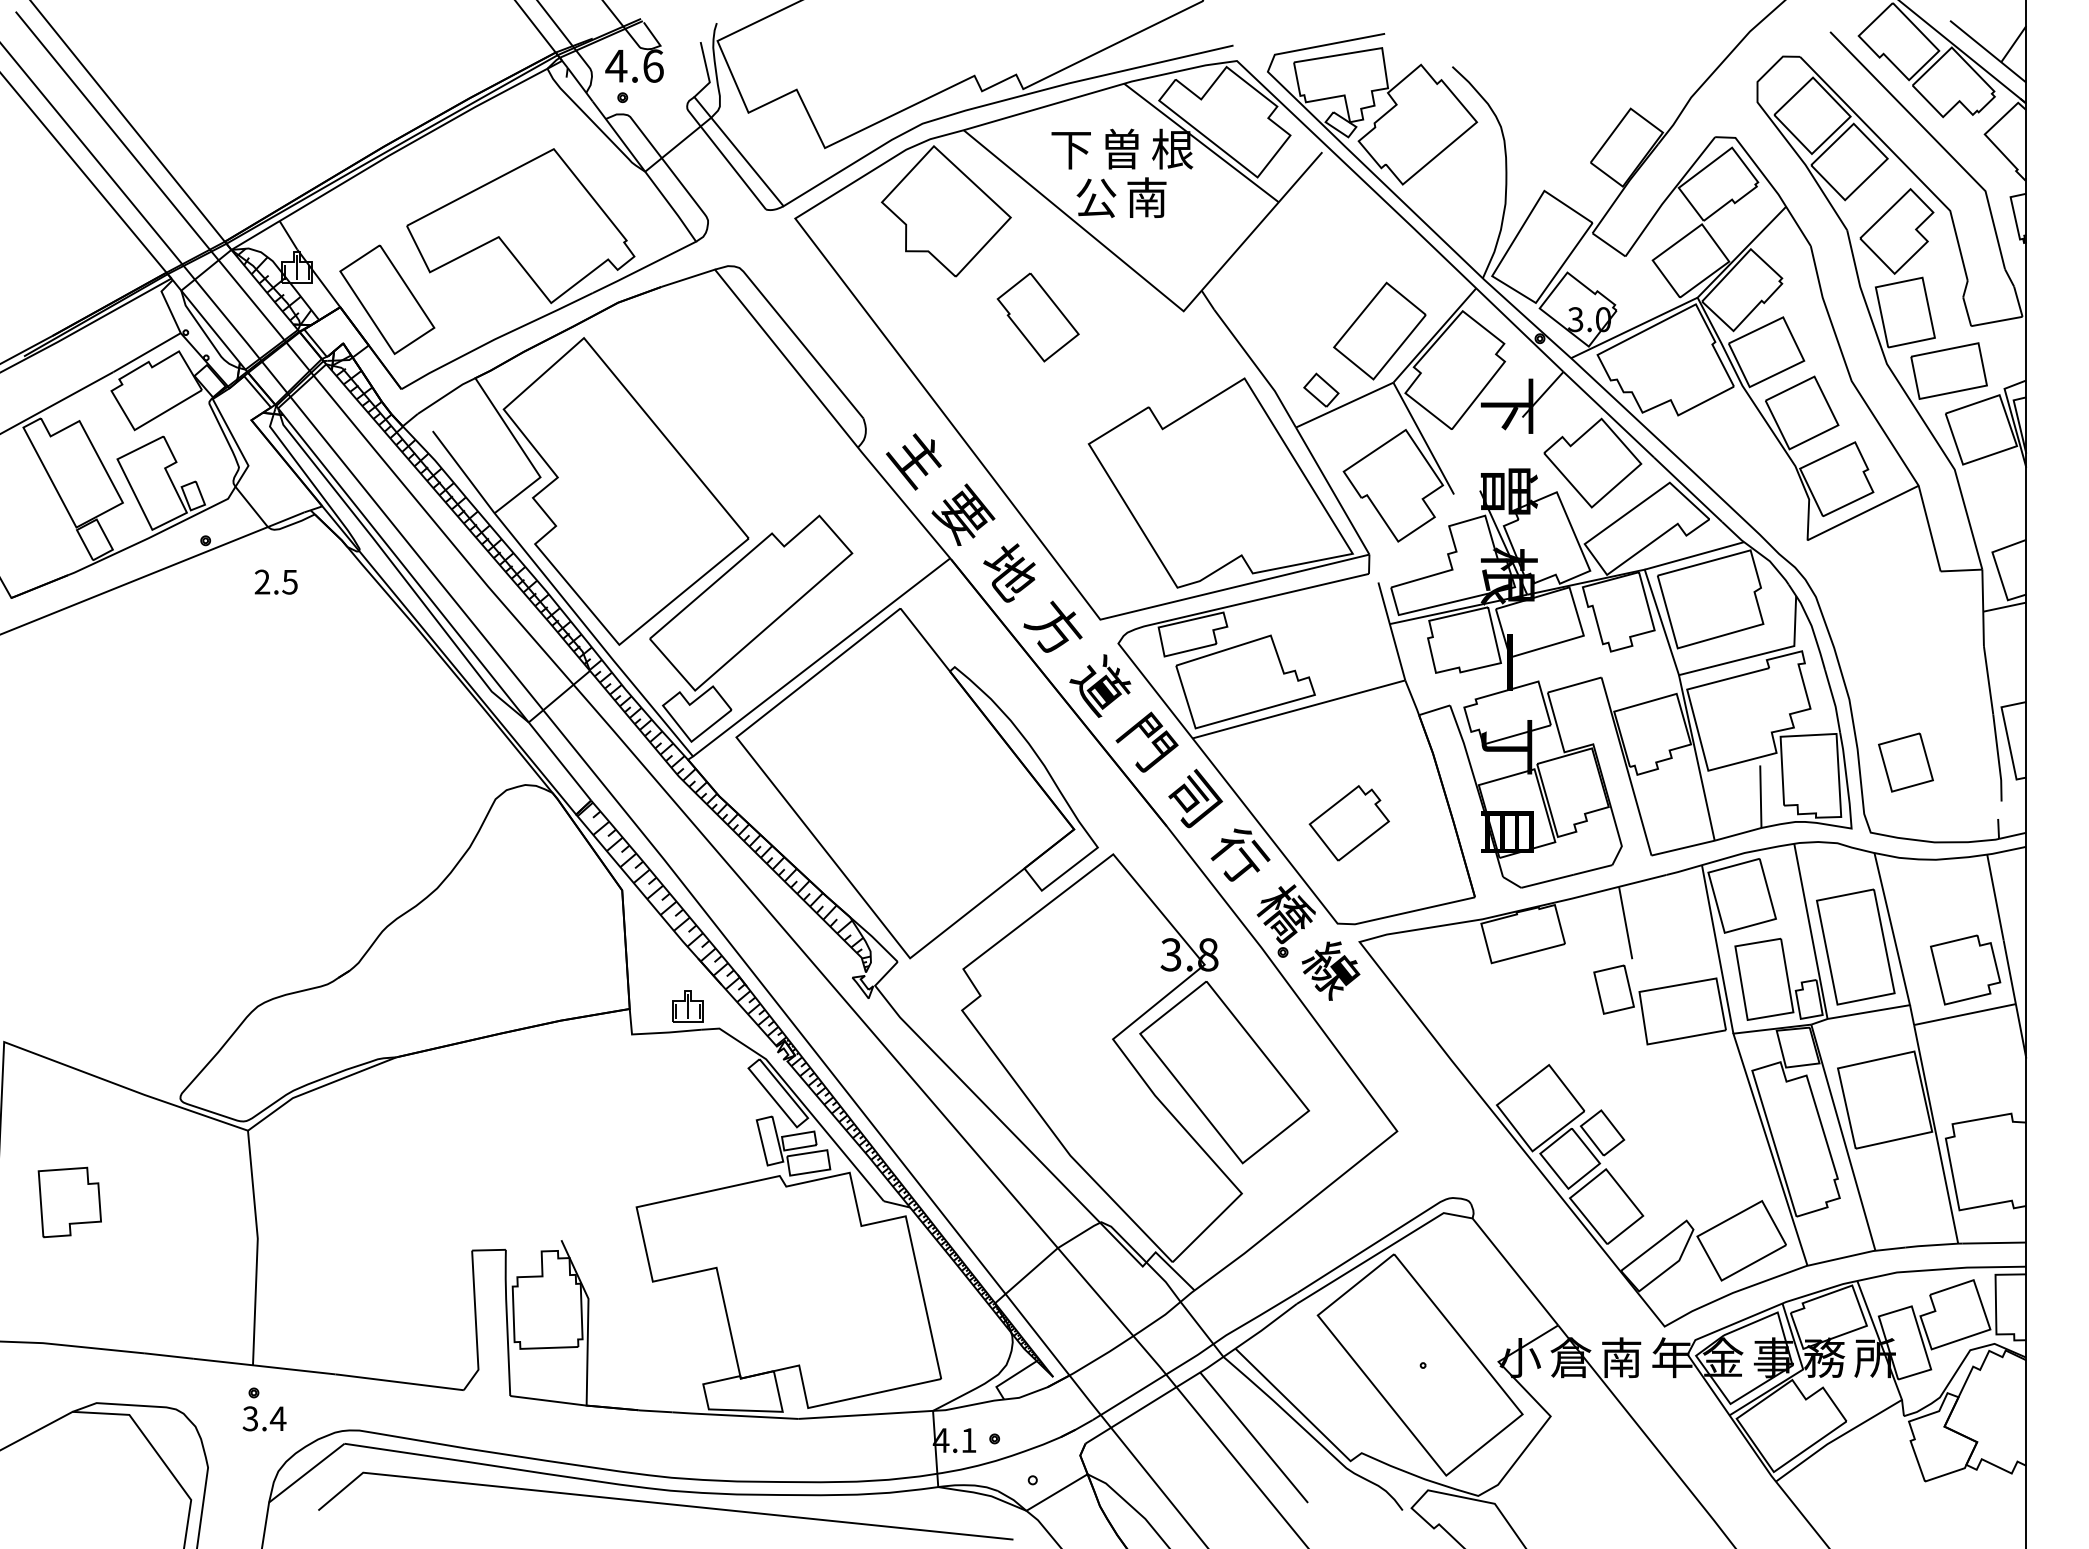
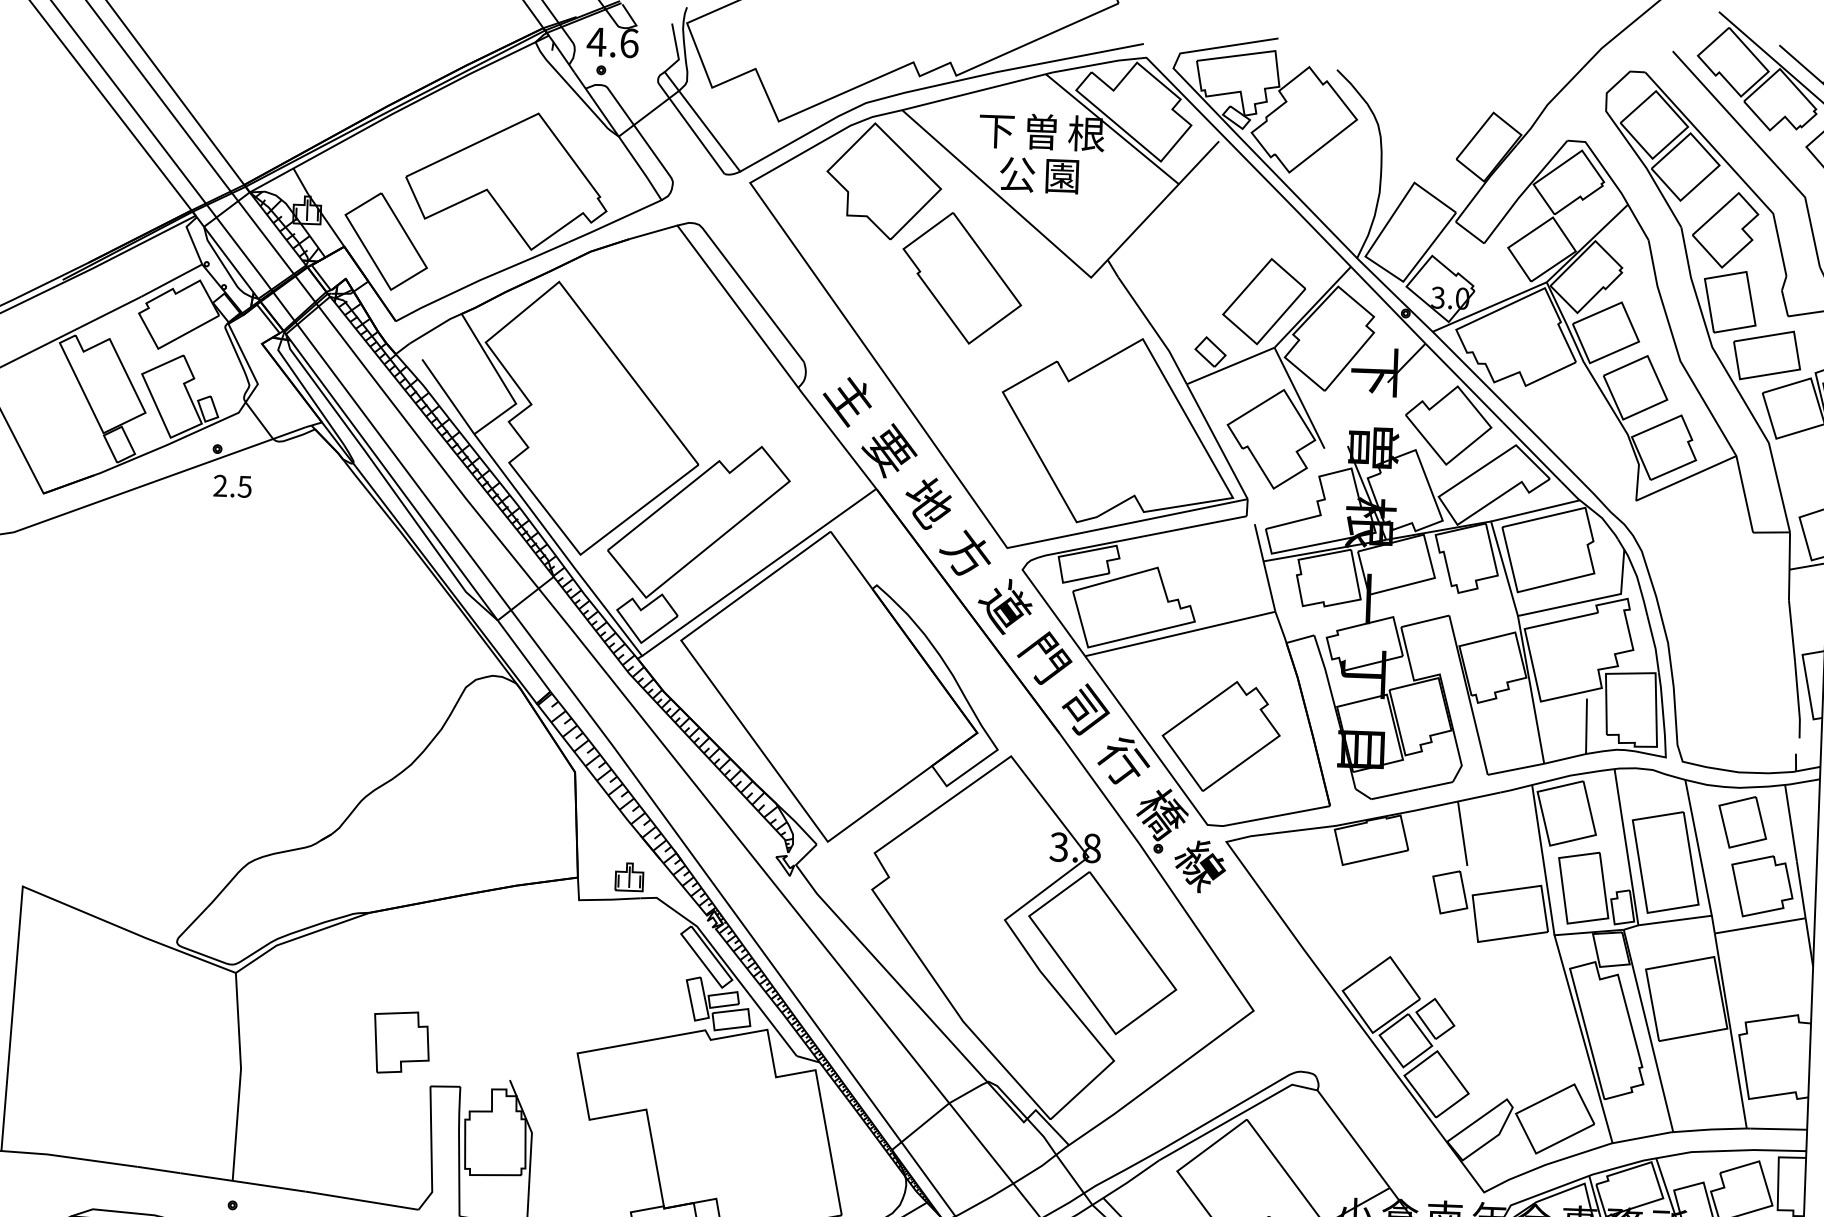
text: (1146, 197) -> (1061, 175), 南 -> 園
part: (1037, 317) -> (961, 278), size x1.67
text: (275, 581) -> (232, 485), moved
part: (1905, 762) -> (1742, 822), moved
part: (1349, 823) -> (1221, 736), size x1.67
part: (69, 1202) -> (401, 1042), moved

